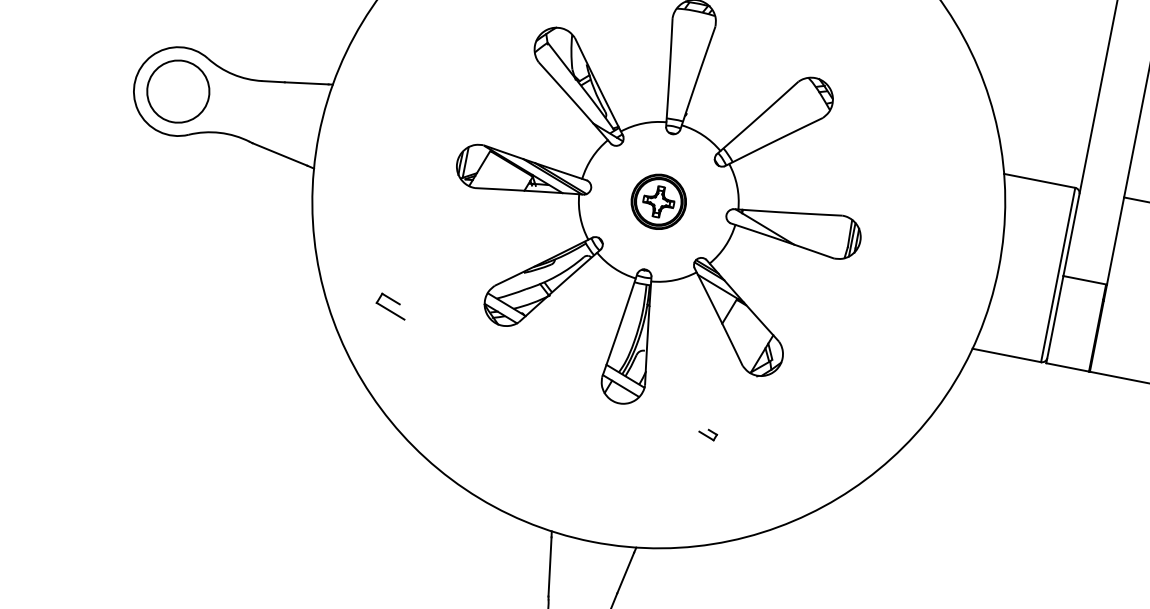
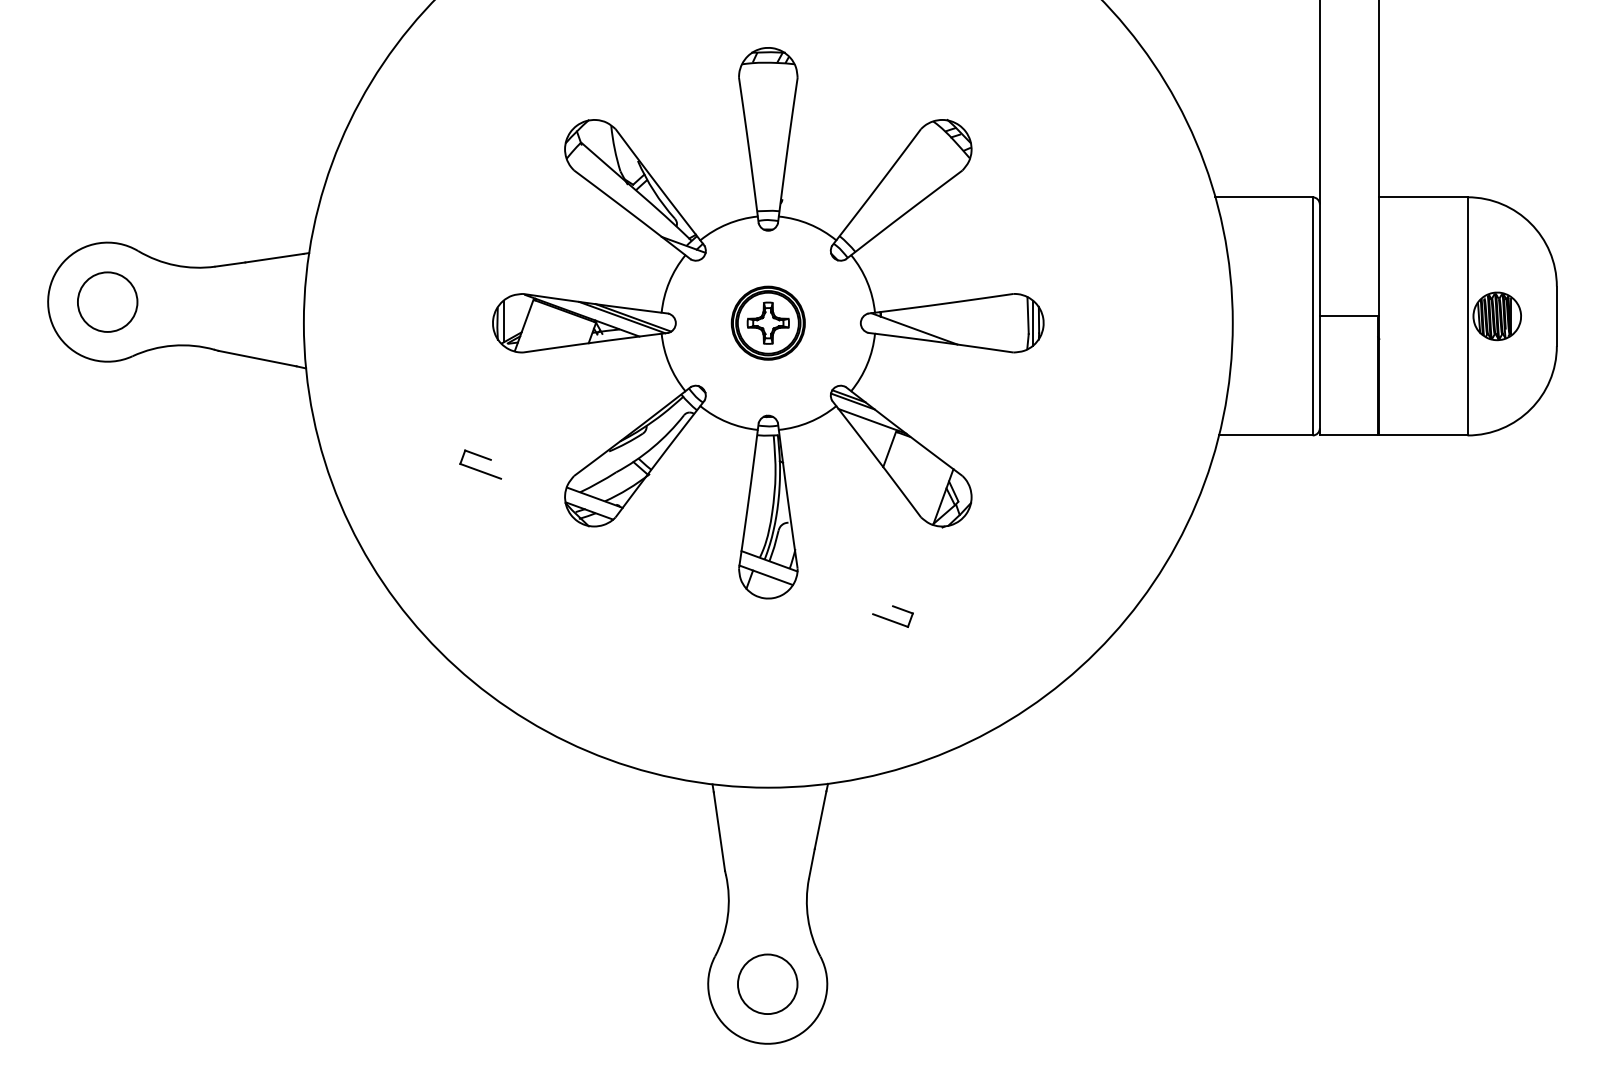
circle: (178, 91) -> (107, 301), size x0.71
part: (391, 306) -> (480, 464), moved
part: (707, 434) -> (892, 616), size x1.67

